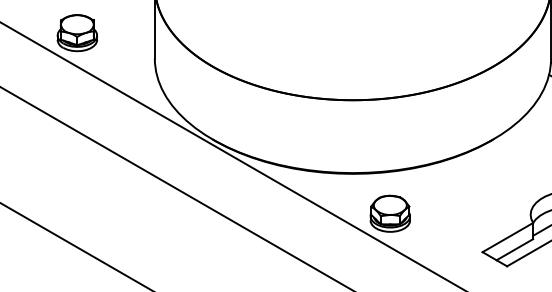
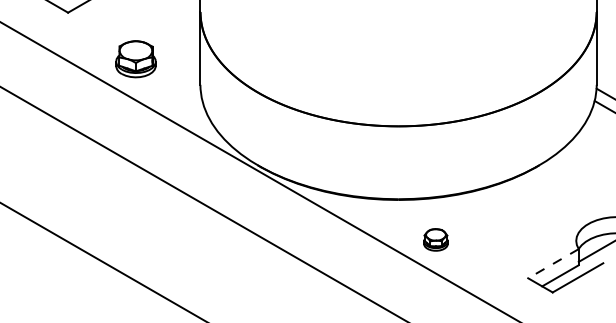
part: (76, 33) -> (135, 59), moved
part: (389, 213) -> (435, 239), size x0.6
line: (507, 237) -> (553, 263), solid -> dashed

